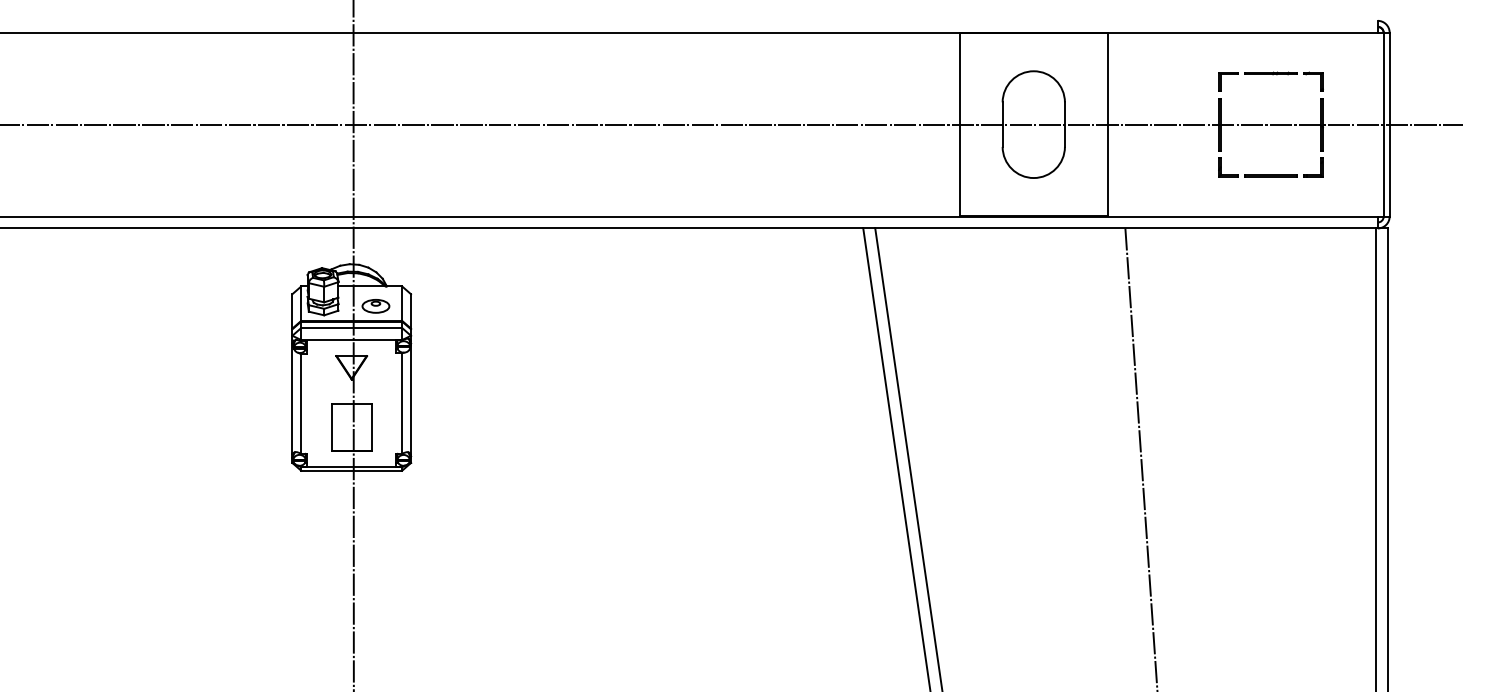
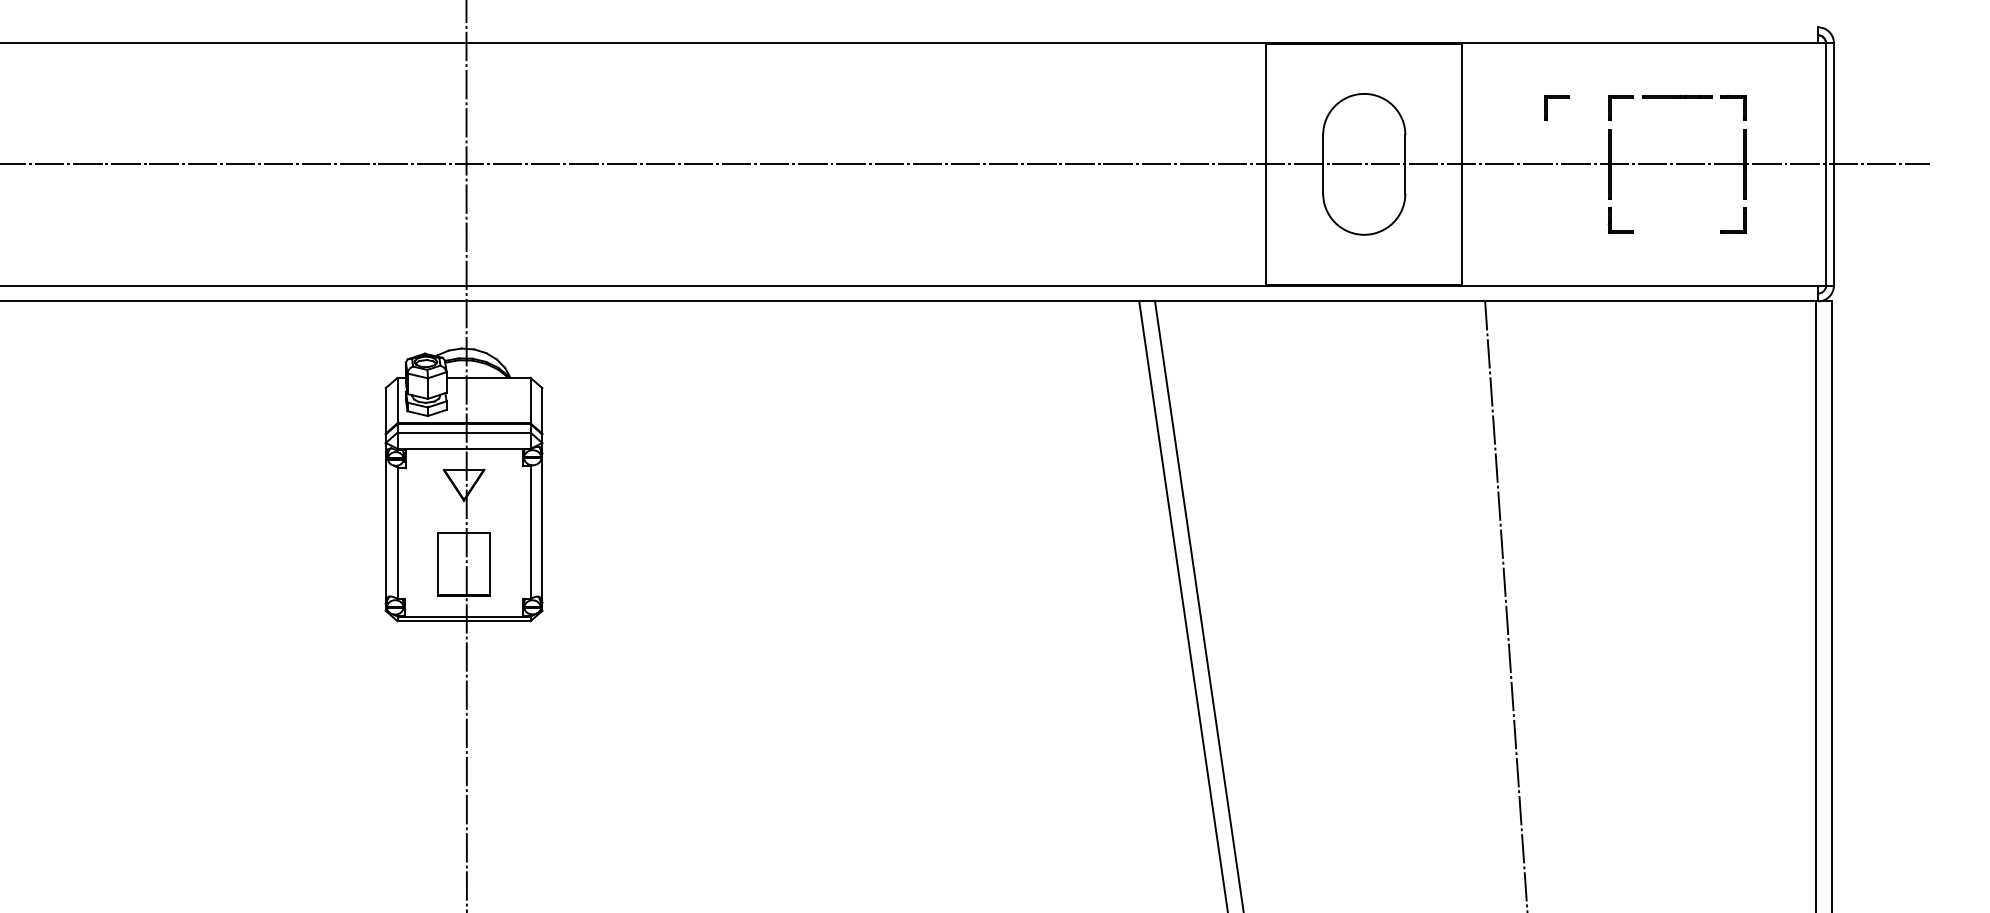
part: (1179, 74) -> (1556, 98), added
line: (1271, 175) -> (1677, 231), removed
part: (375, 305) -> (495, 403), removed

